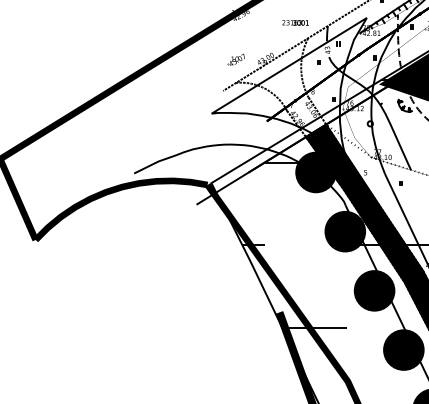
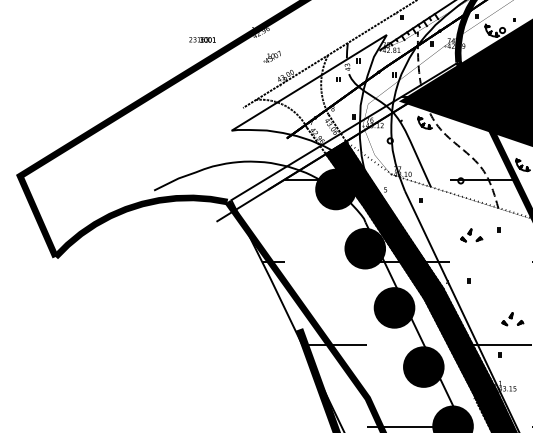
text: (295, 22) -> (202, 39), moved
part: (235, 59) -> (271, 56), moved

